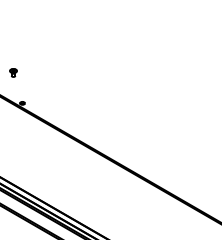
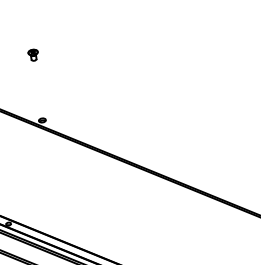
part: (13, 72) -> (33, 54), moved

